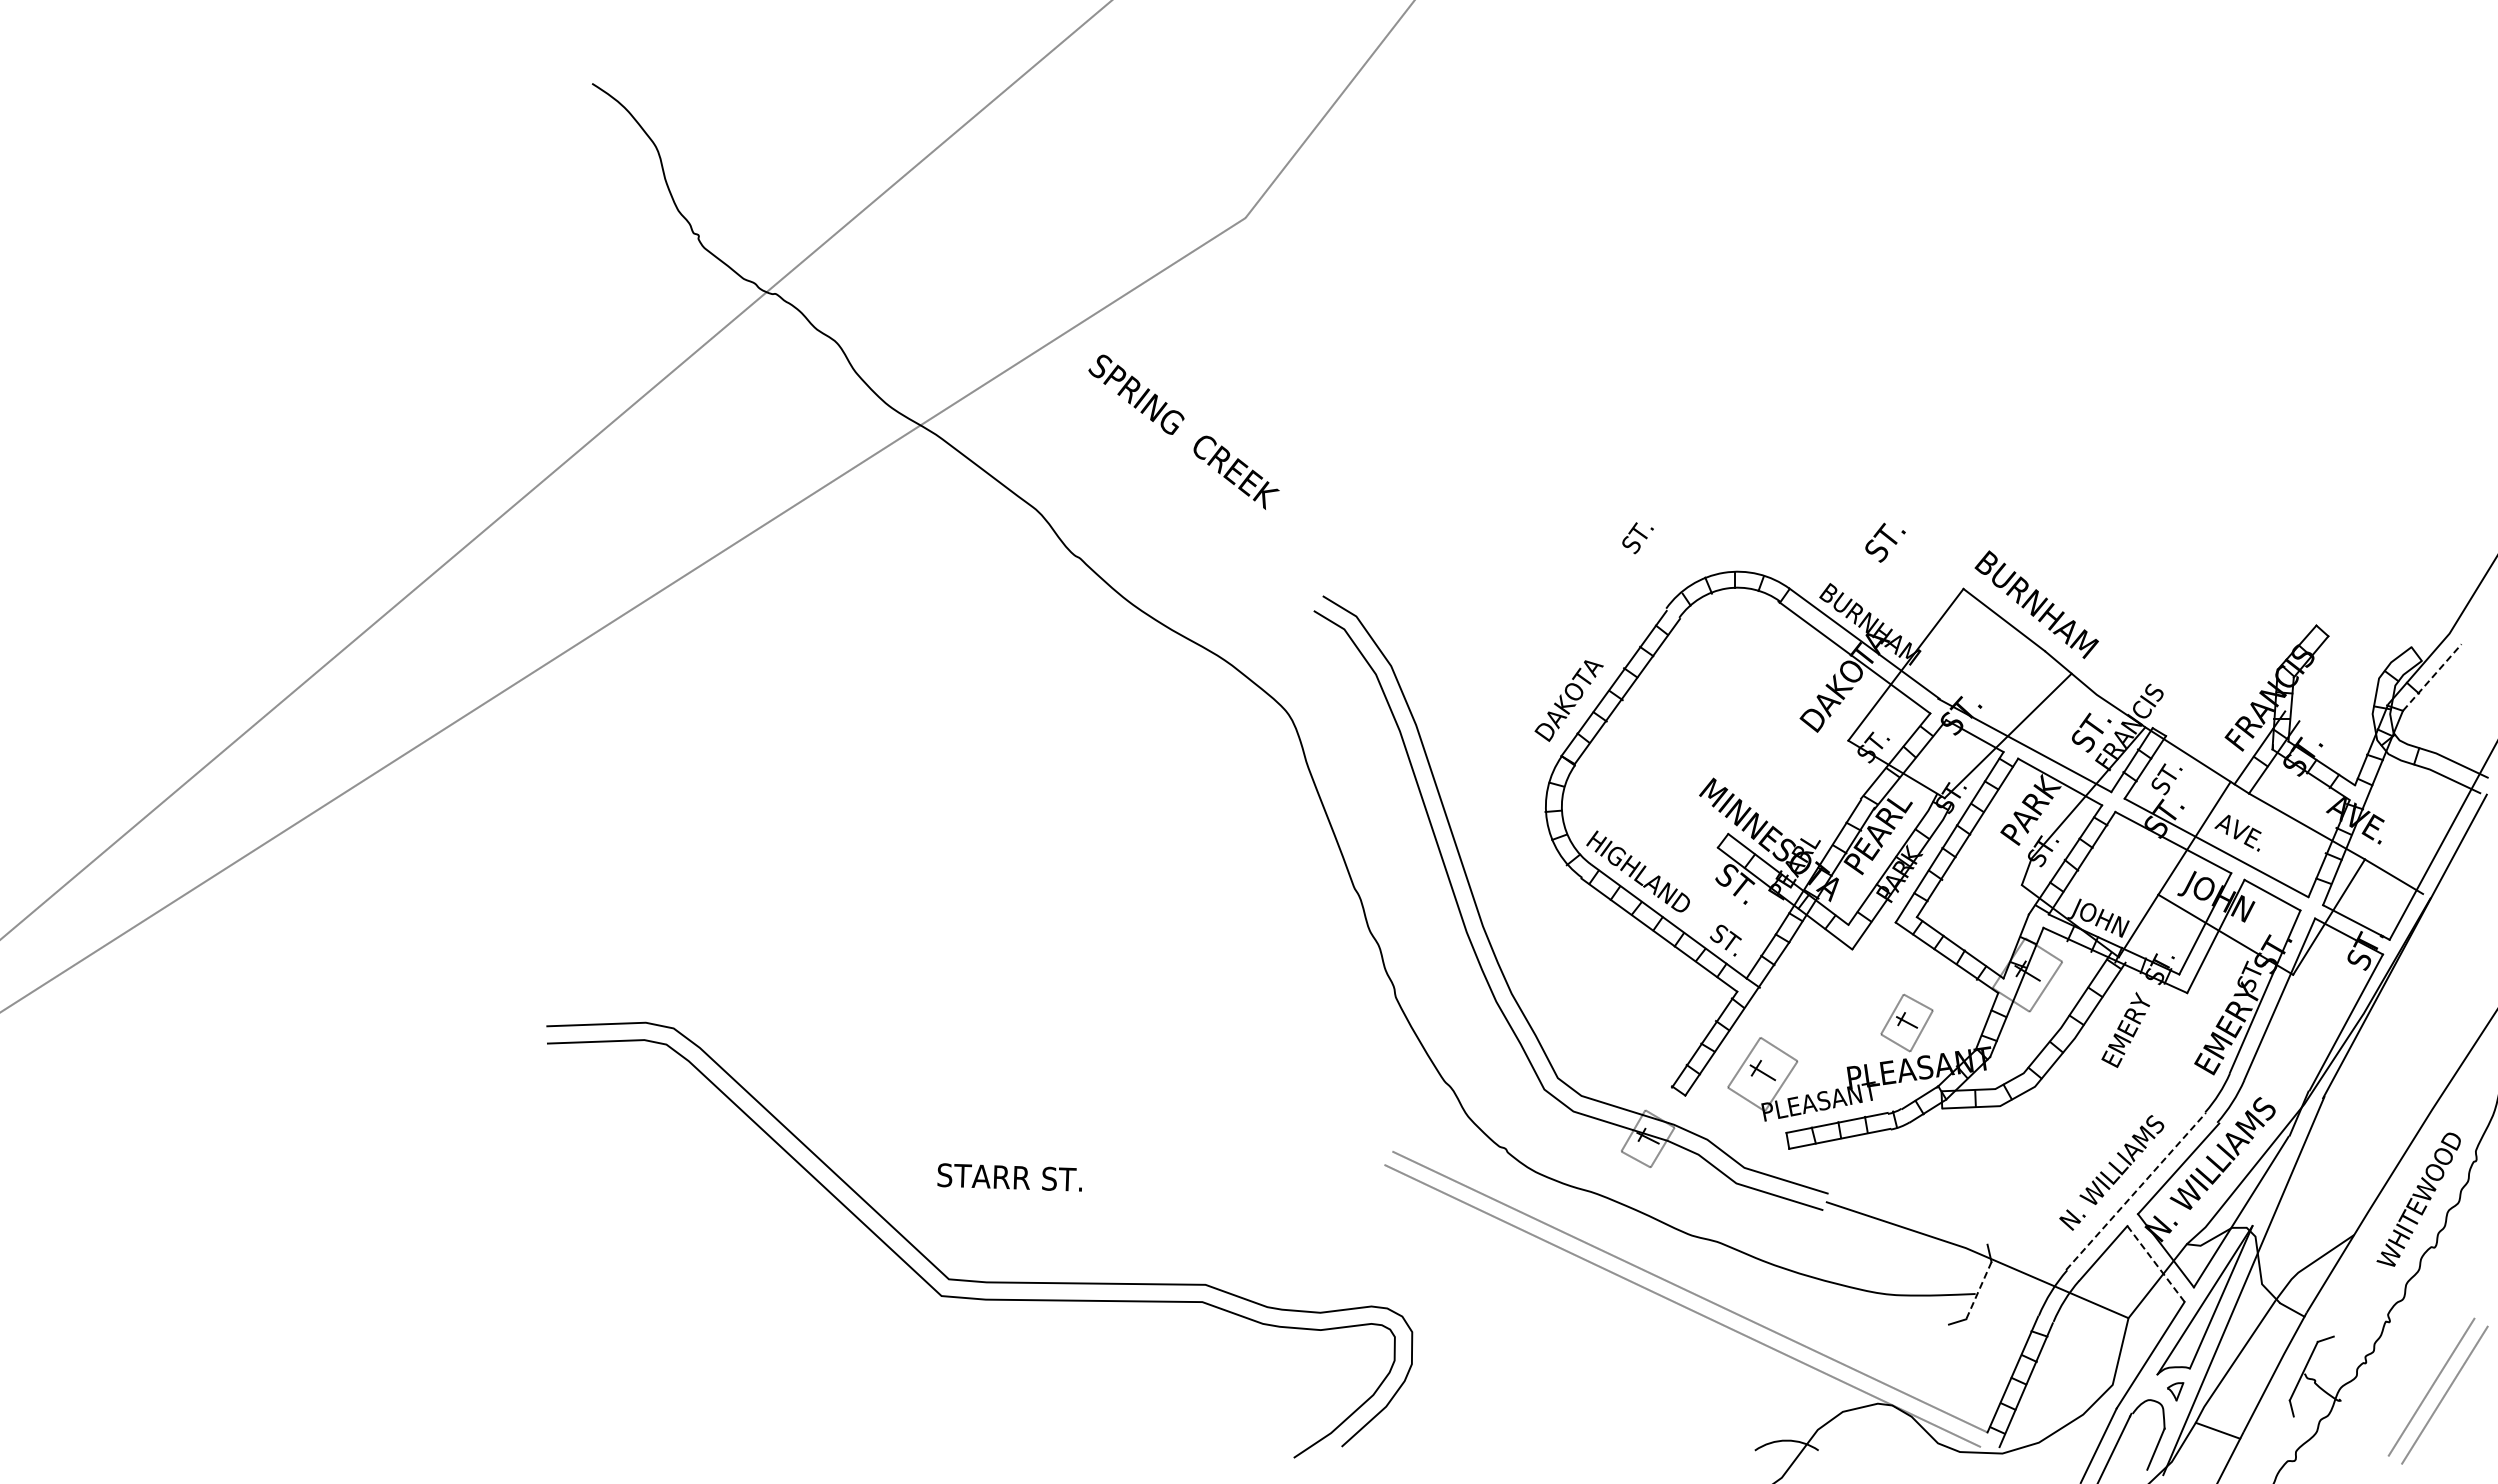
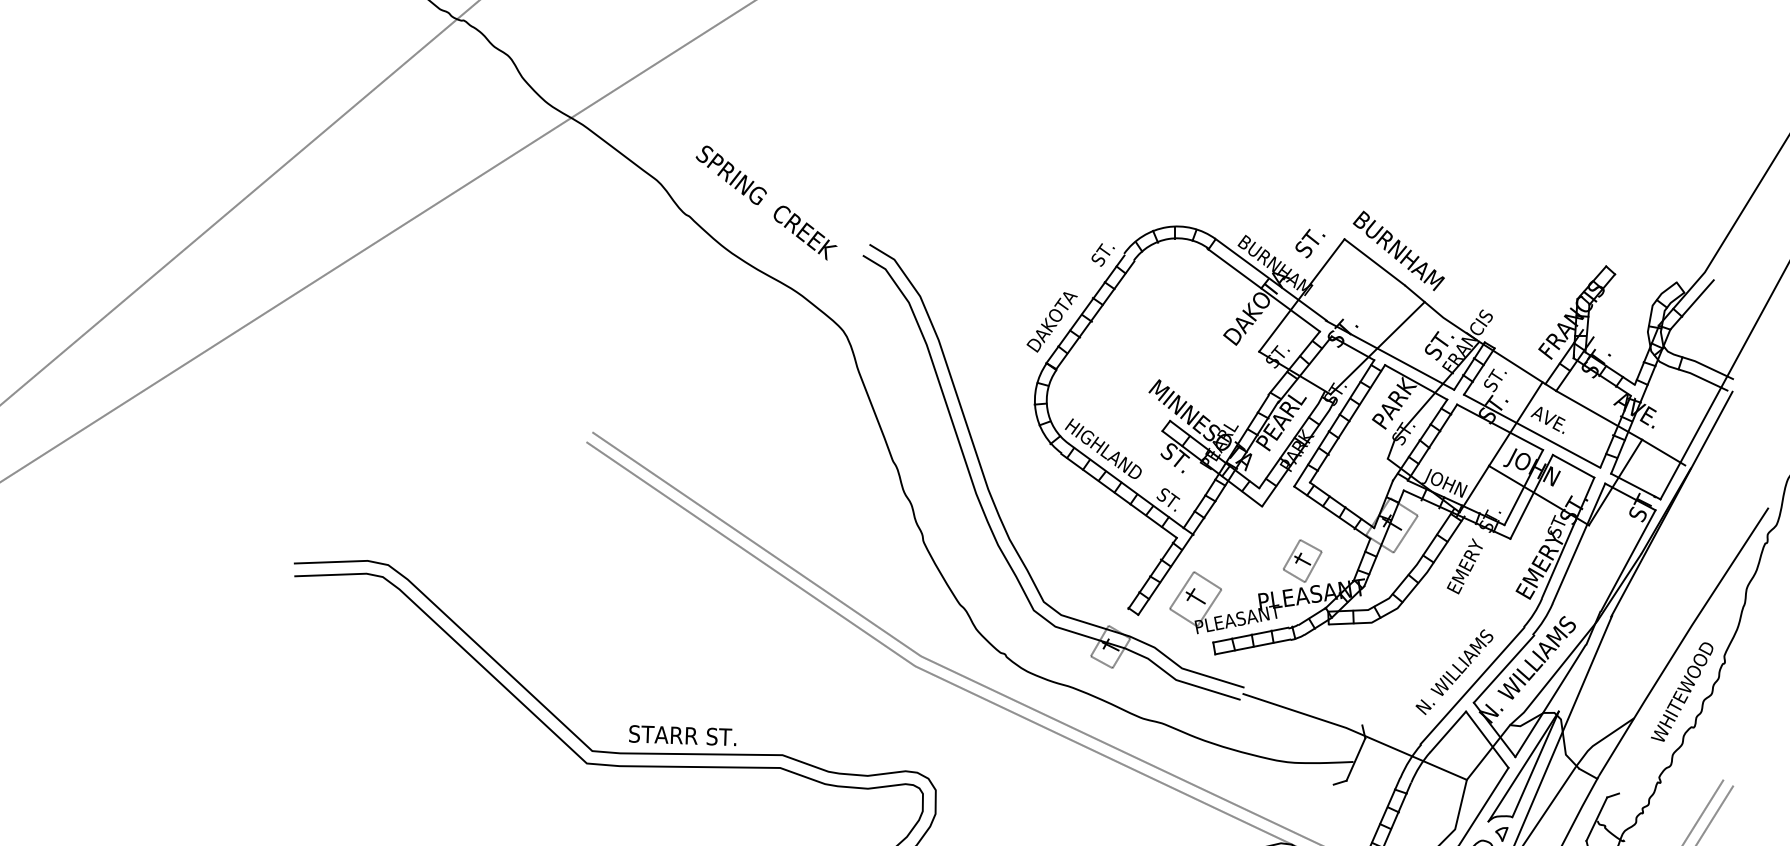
text: (1183, 431) -> (766, 202), moved
text: (1637, 538) -> (1102, 255), moved
text: (1885, 542) -> (1310, 243), moved
line: (2432, 677) -> (1692, 304), dashed -> solid
line: (1170, 1000) -> (756, 544), added
line: (1162, 1013) -> (750, 554), added
text: (1009, 1177) -> (682, 735), moved
line: (2136, 1191) -> (1472, 685), dashed -> solid
line: (2156, 1264) -> (1487, 740), dashed -> solid
line: (1978, 1291) -> (1355, 760), dashed -> solid

